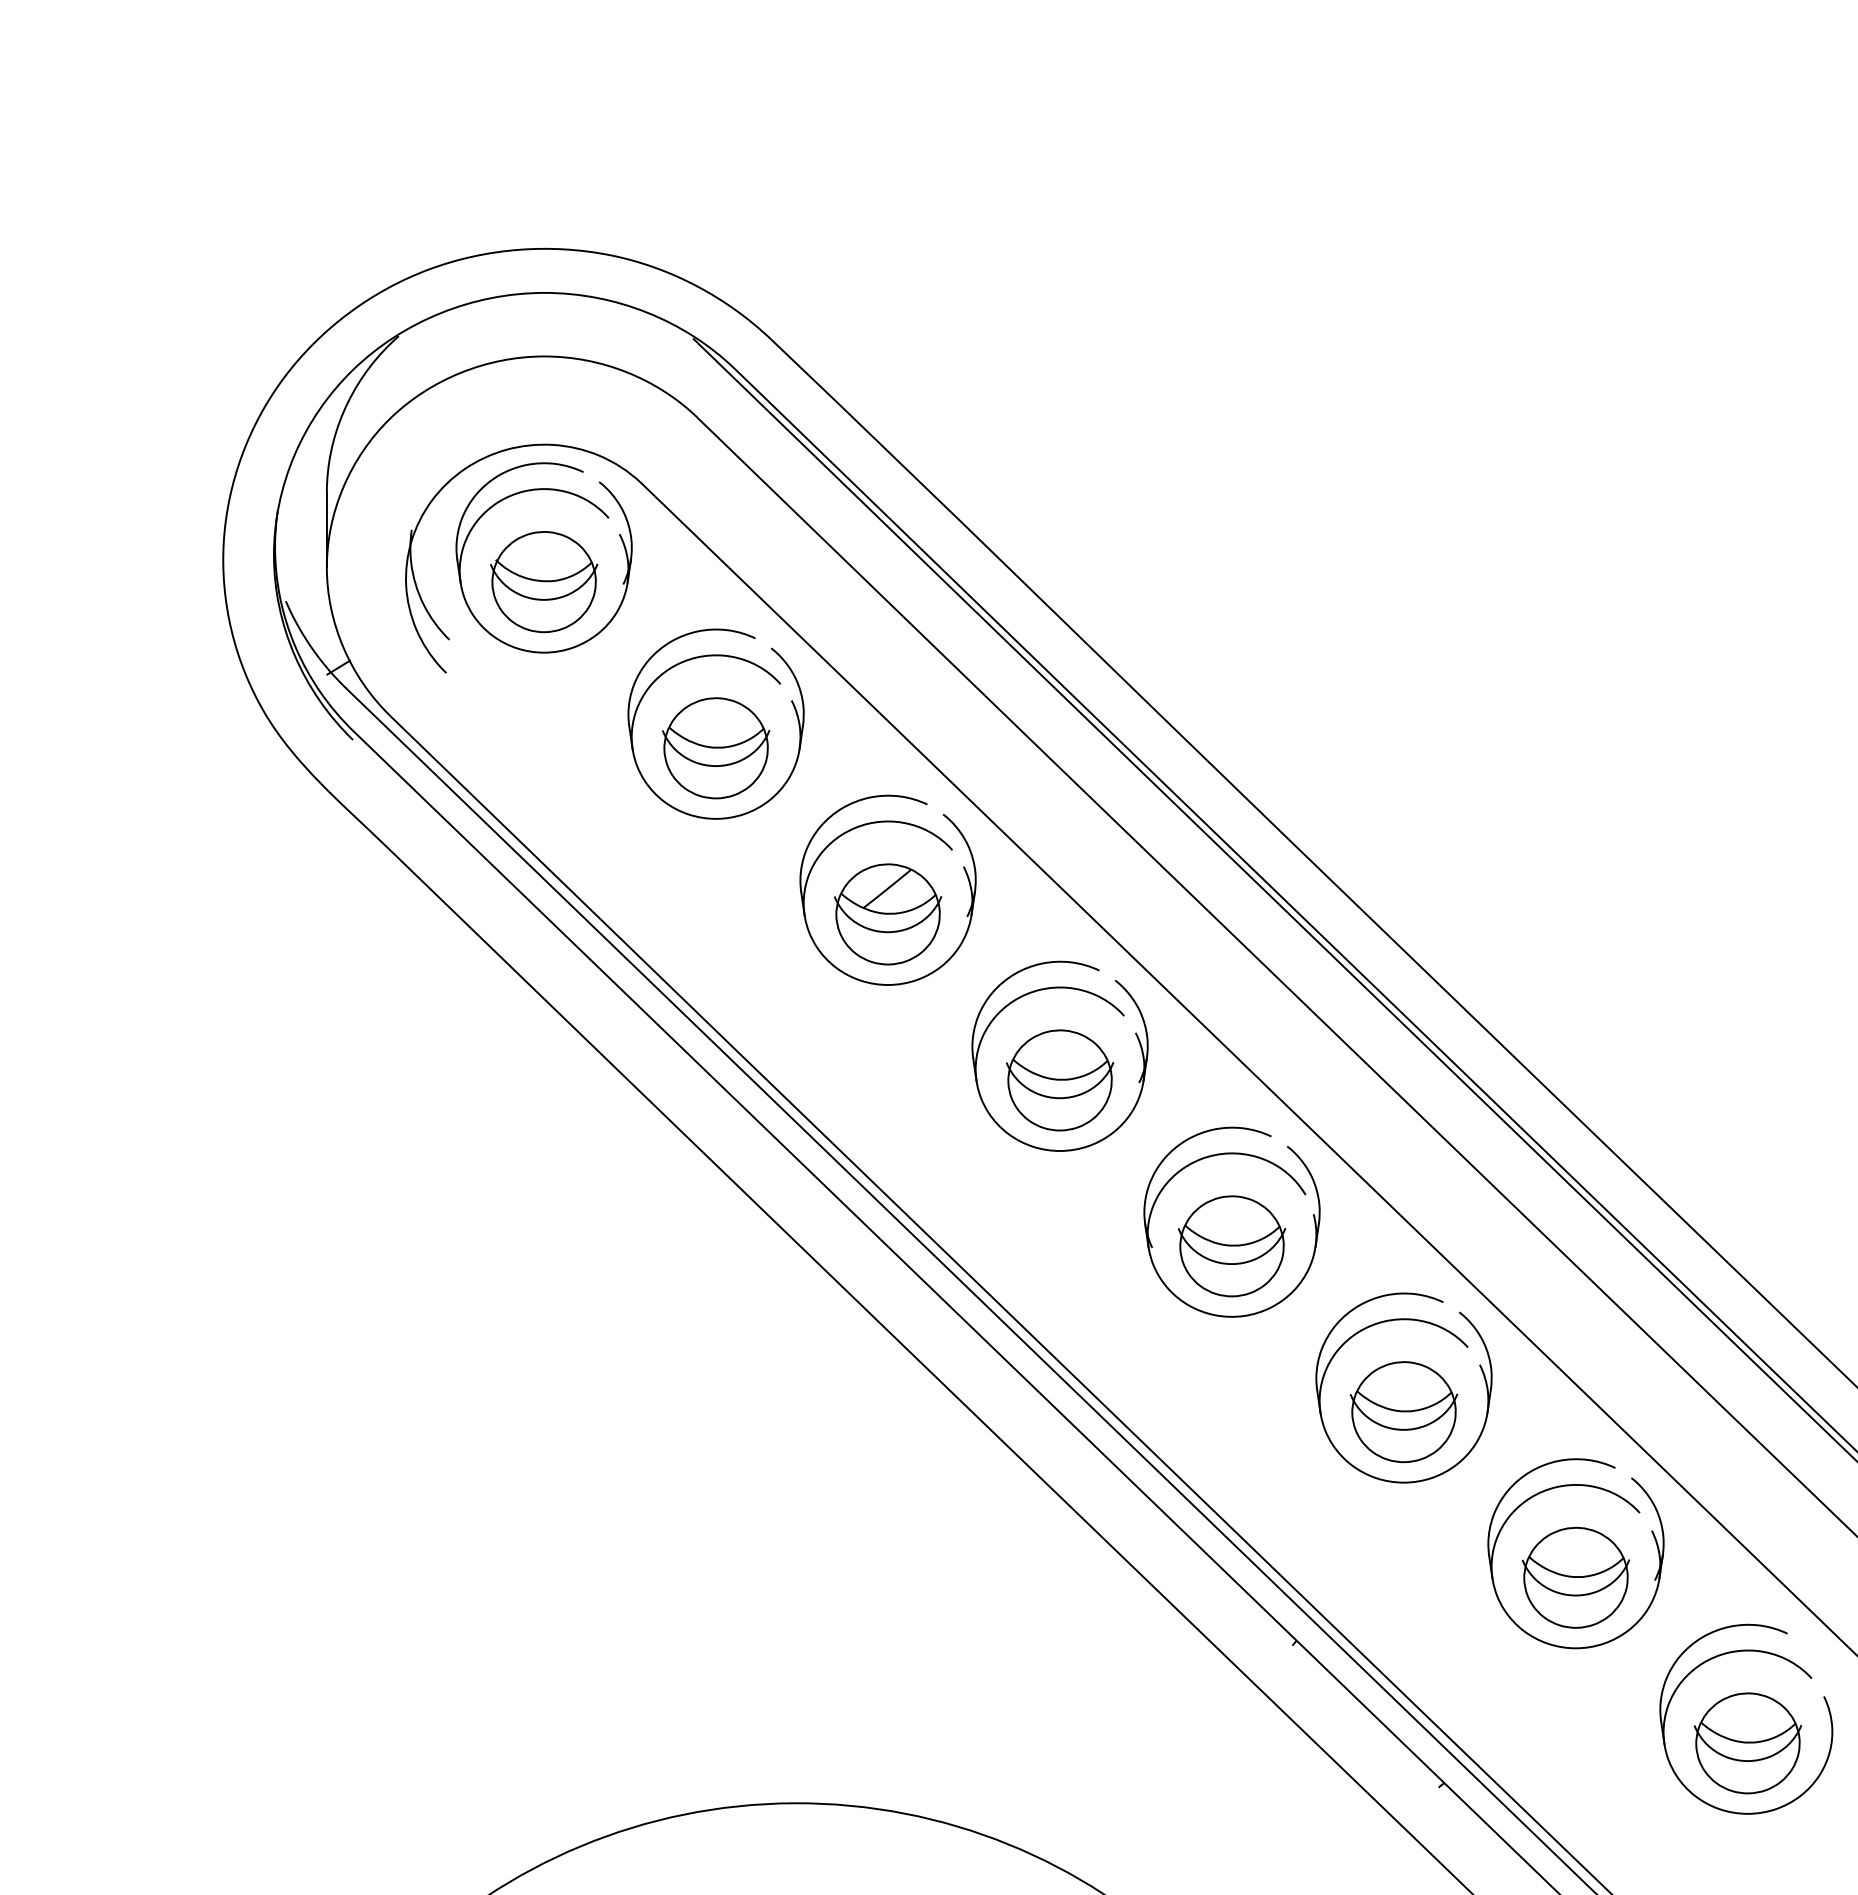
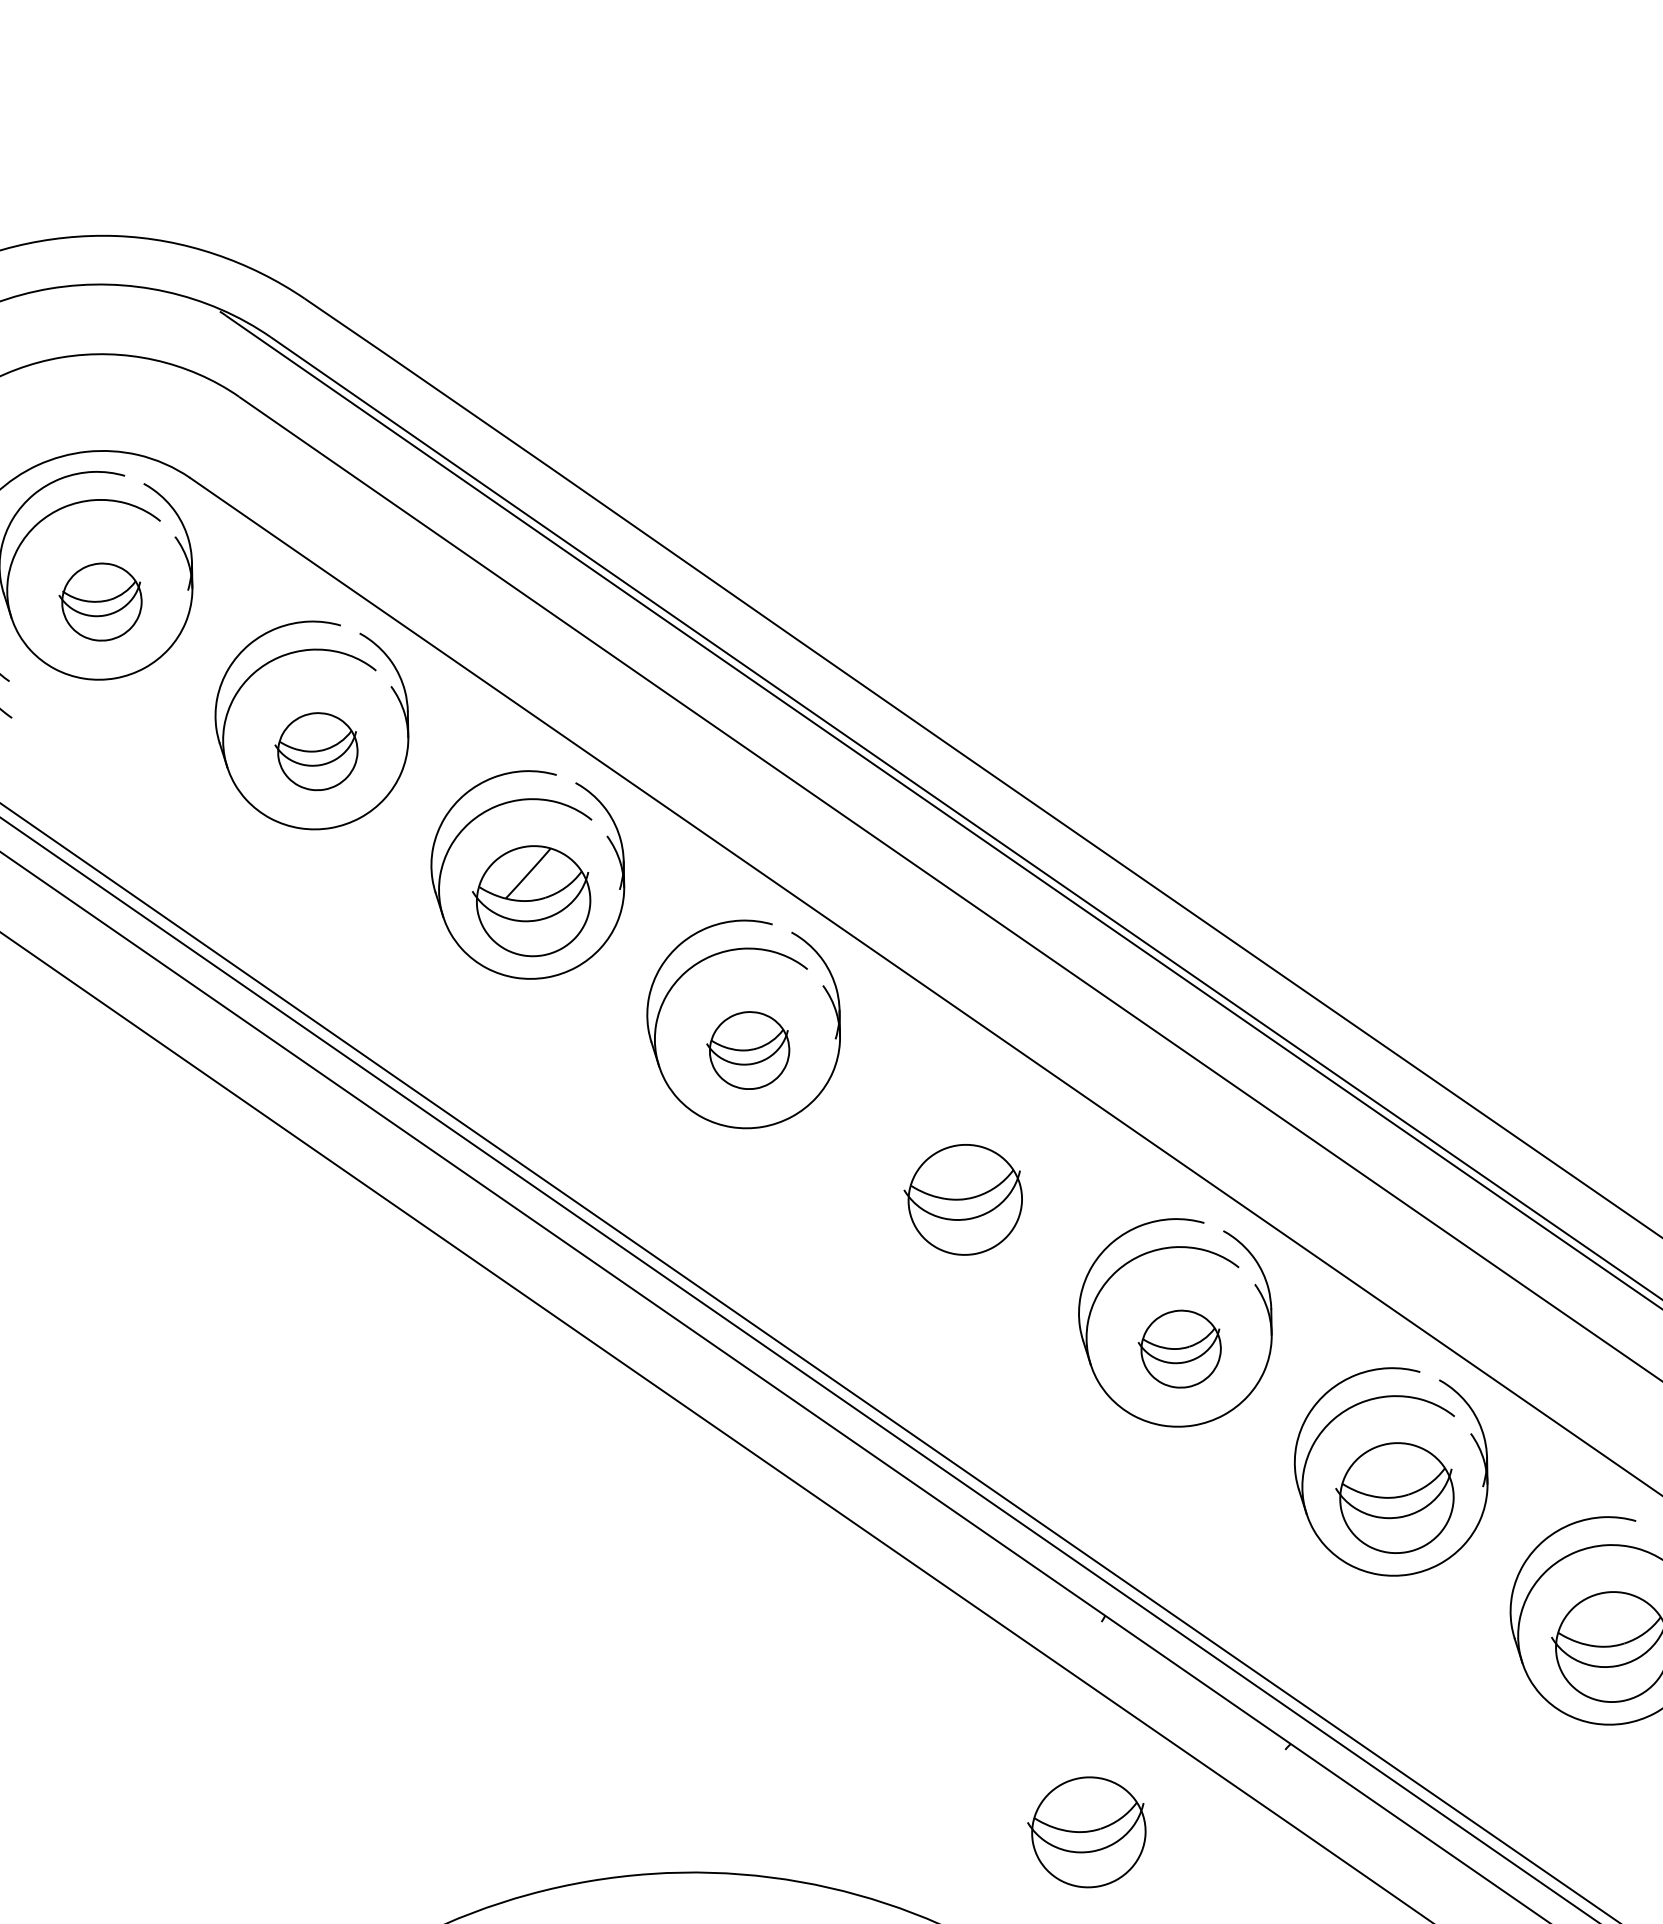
part: (544, 582) -> (102, 602), size x0.7
part: (716, 748) -> (318, 751), size x0.7
part: (1060, 1080) -> (749, 1050), size x0.7
part: (1220, 1155) -> (936, 1103), removed
part: (1403, 1412) -> (1180, 1349), size x0.7
part: (1249, 1832) -> (1088, 1832), added

